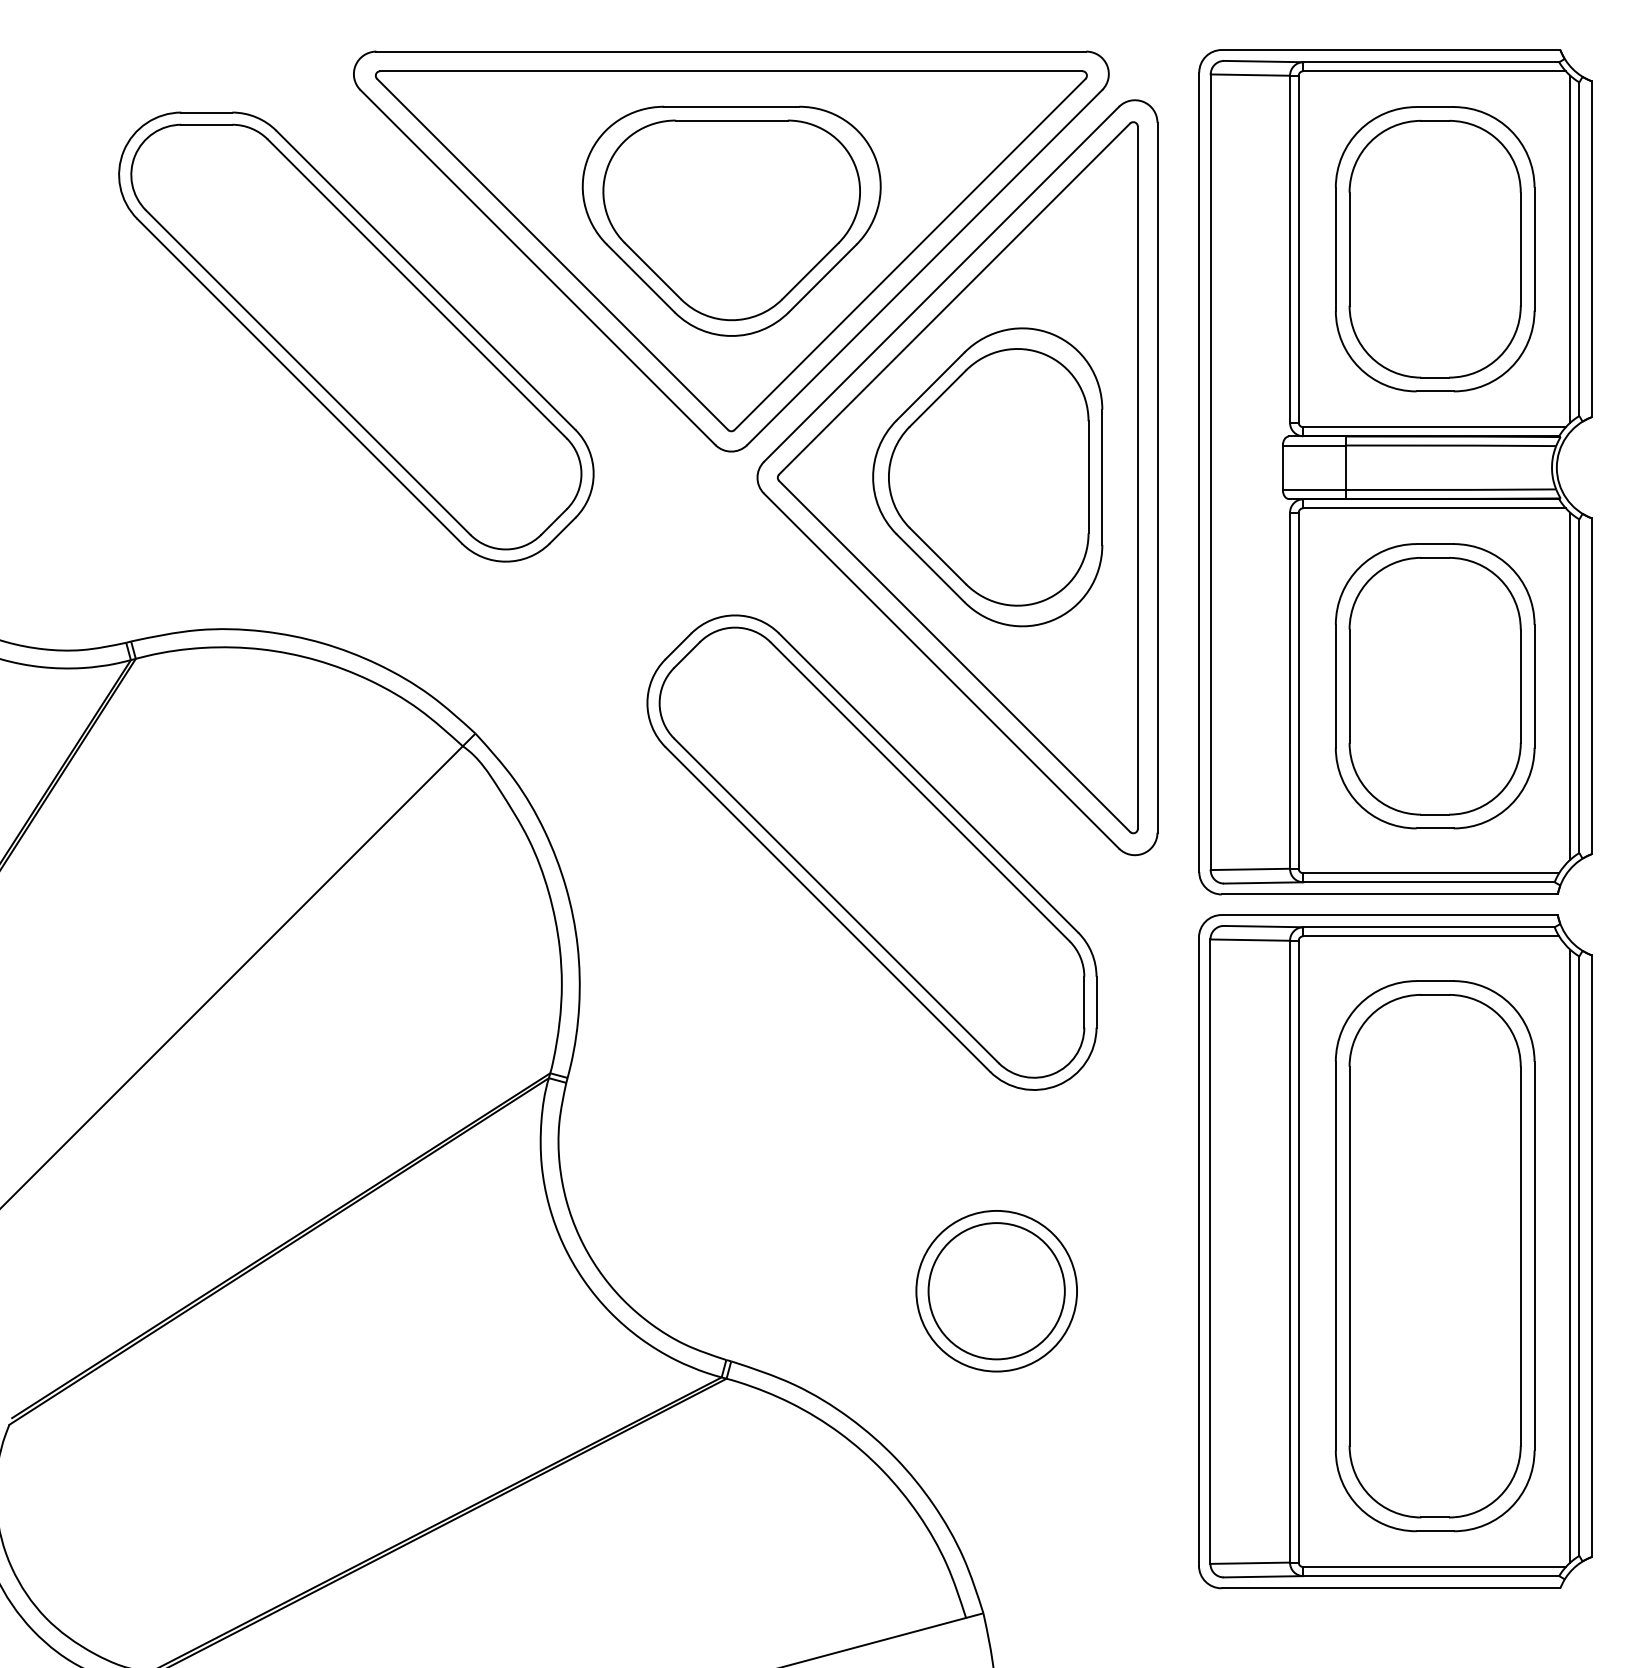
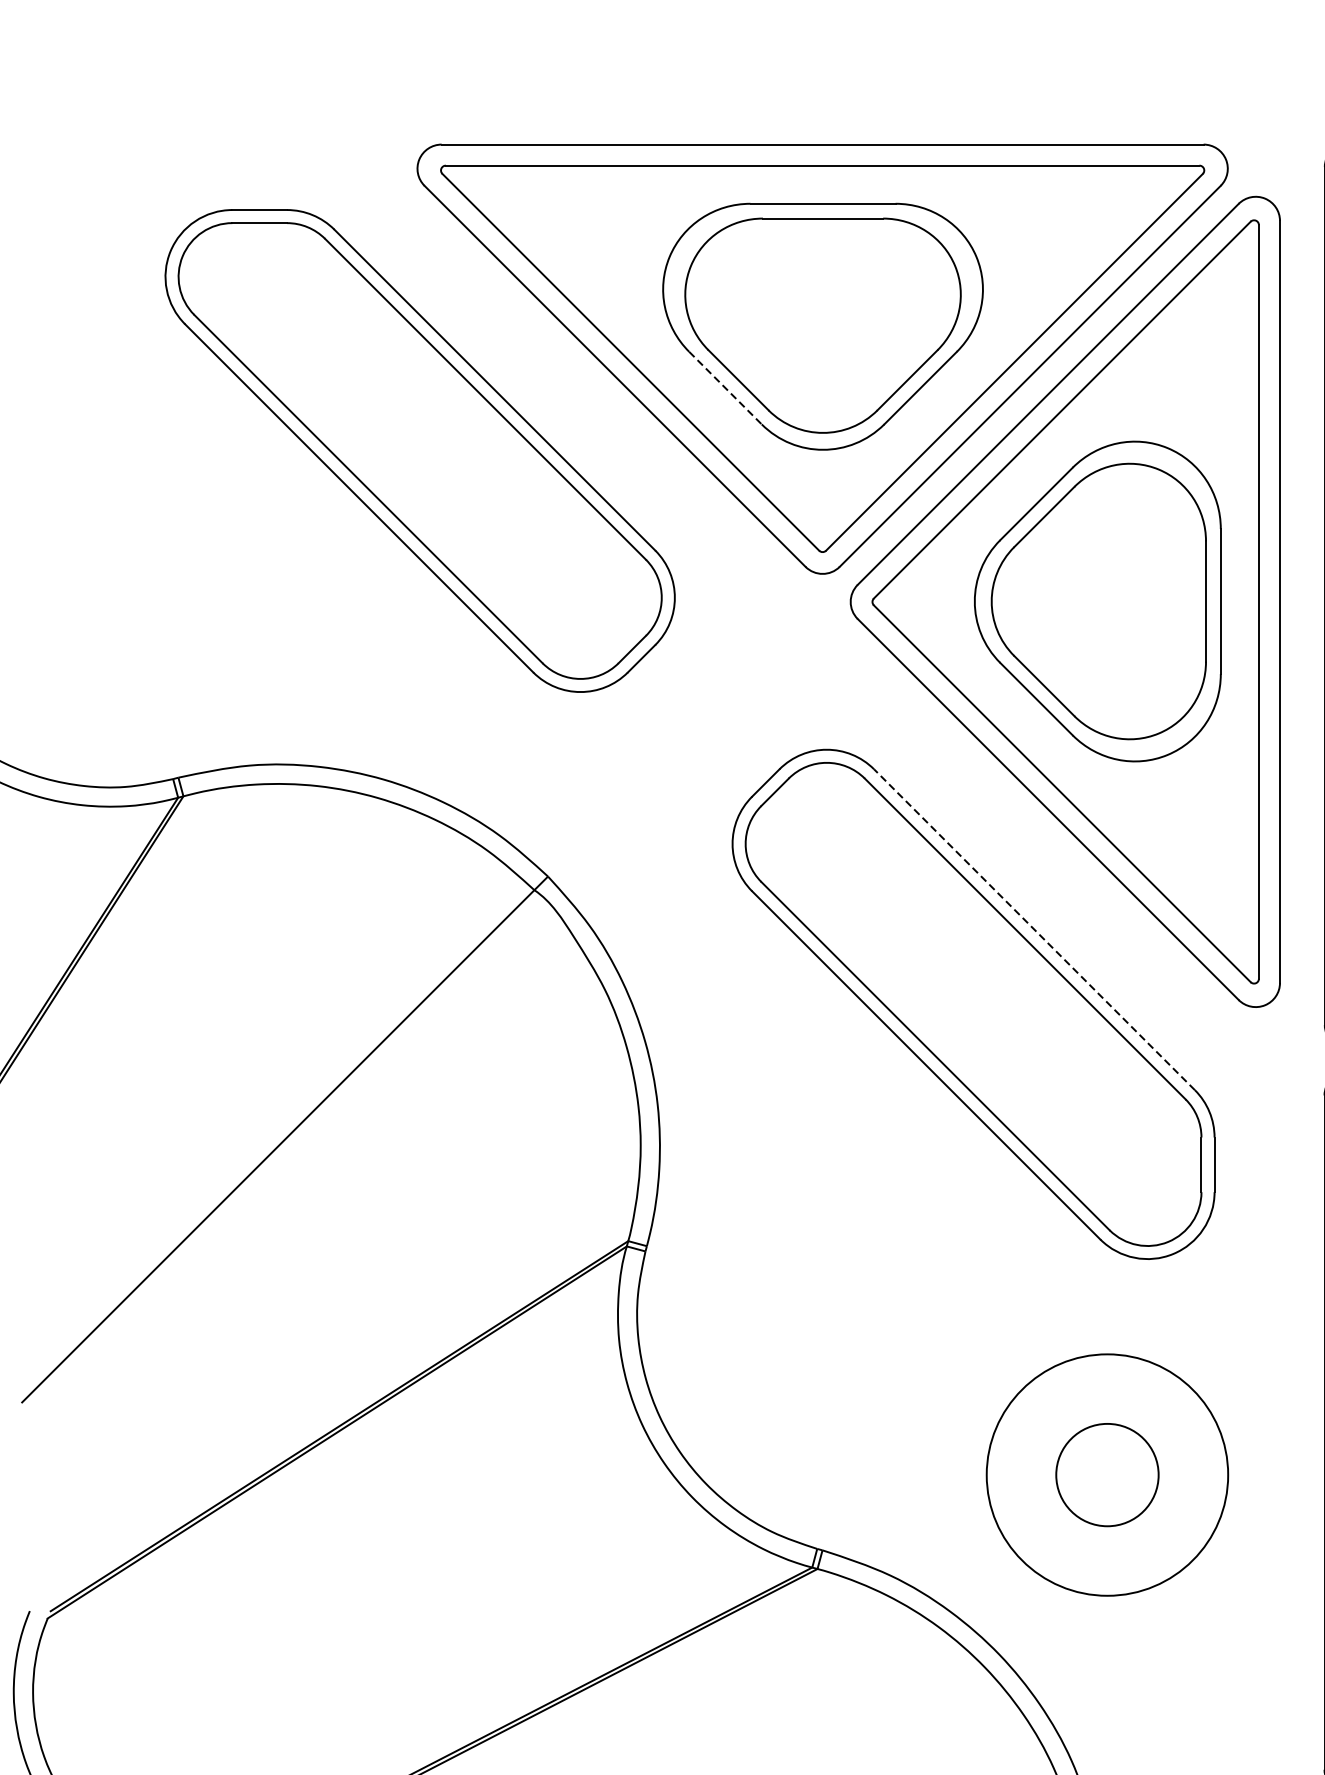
line: (640, 278) -> (725, 388), solid -> dashed
line: (928, 782) -> (1034, 929), solid -> dashed
circle: (996, 1290) -> (1107, 1474), size x1.4
circle: (996, 1291) -> (1107, 1475), size x0.7

